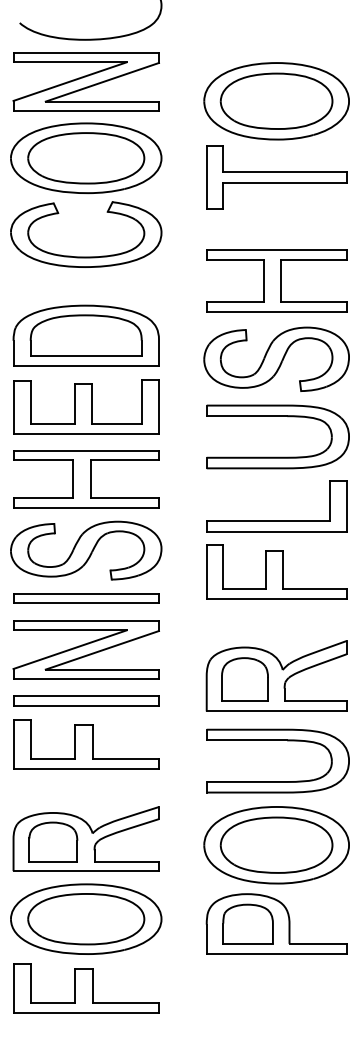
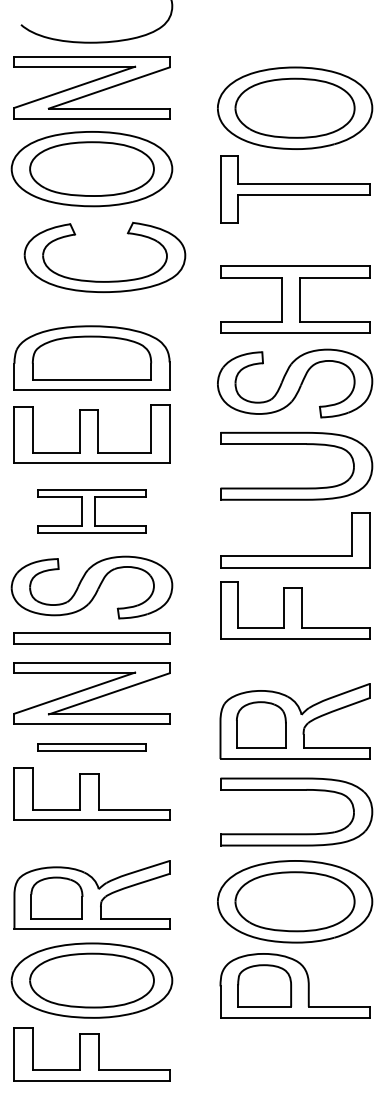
part: (81, 256) -> (99, 280), moved
part: (85, 479) -> (91, 511), size x0.7
part: (85, 700) -> (91, 747), size x0.7

